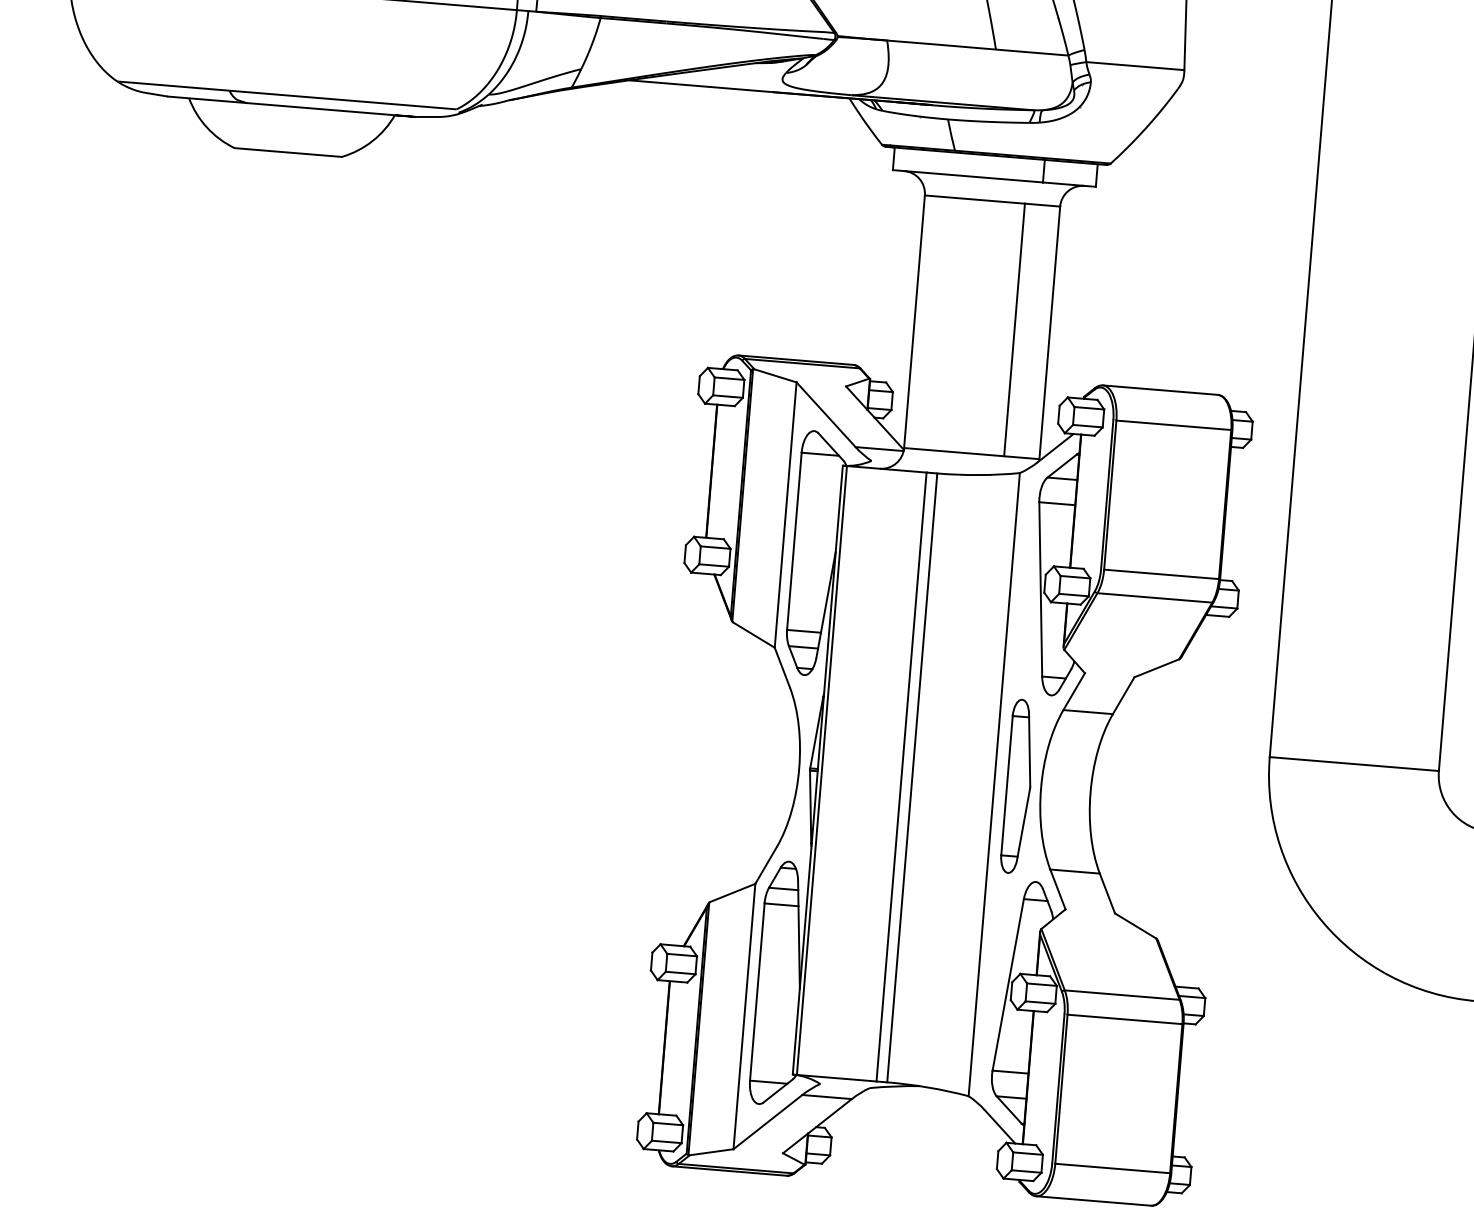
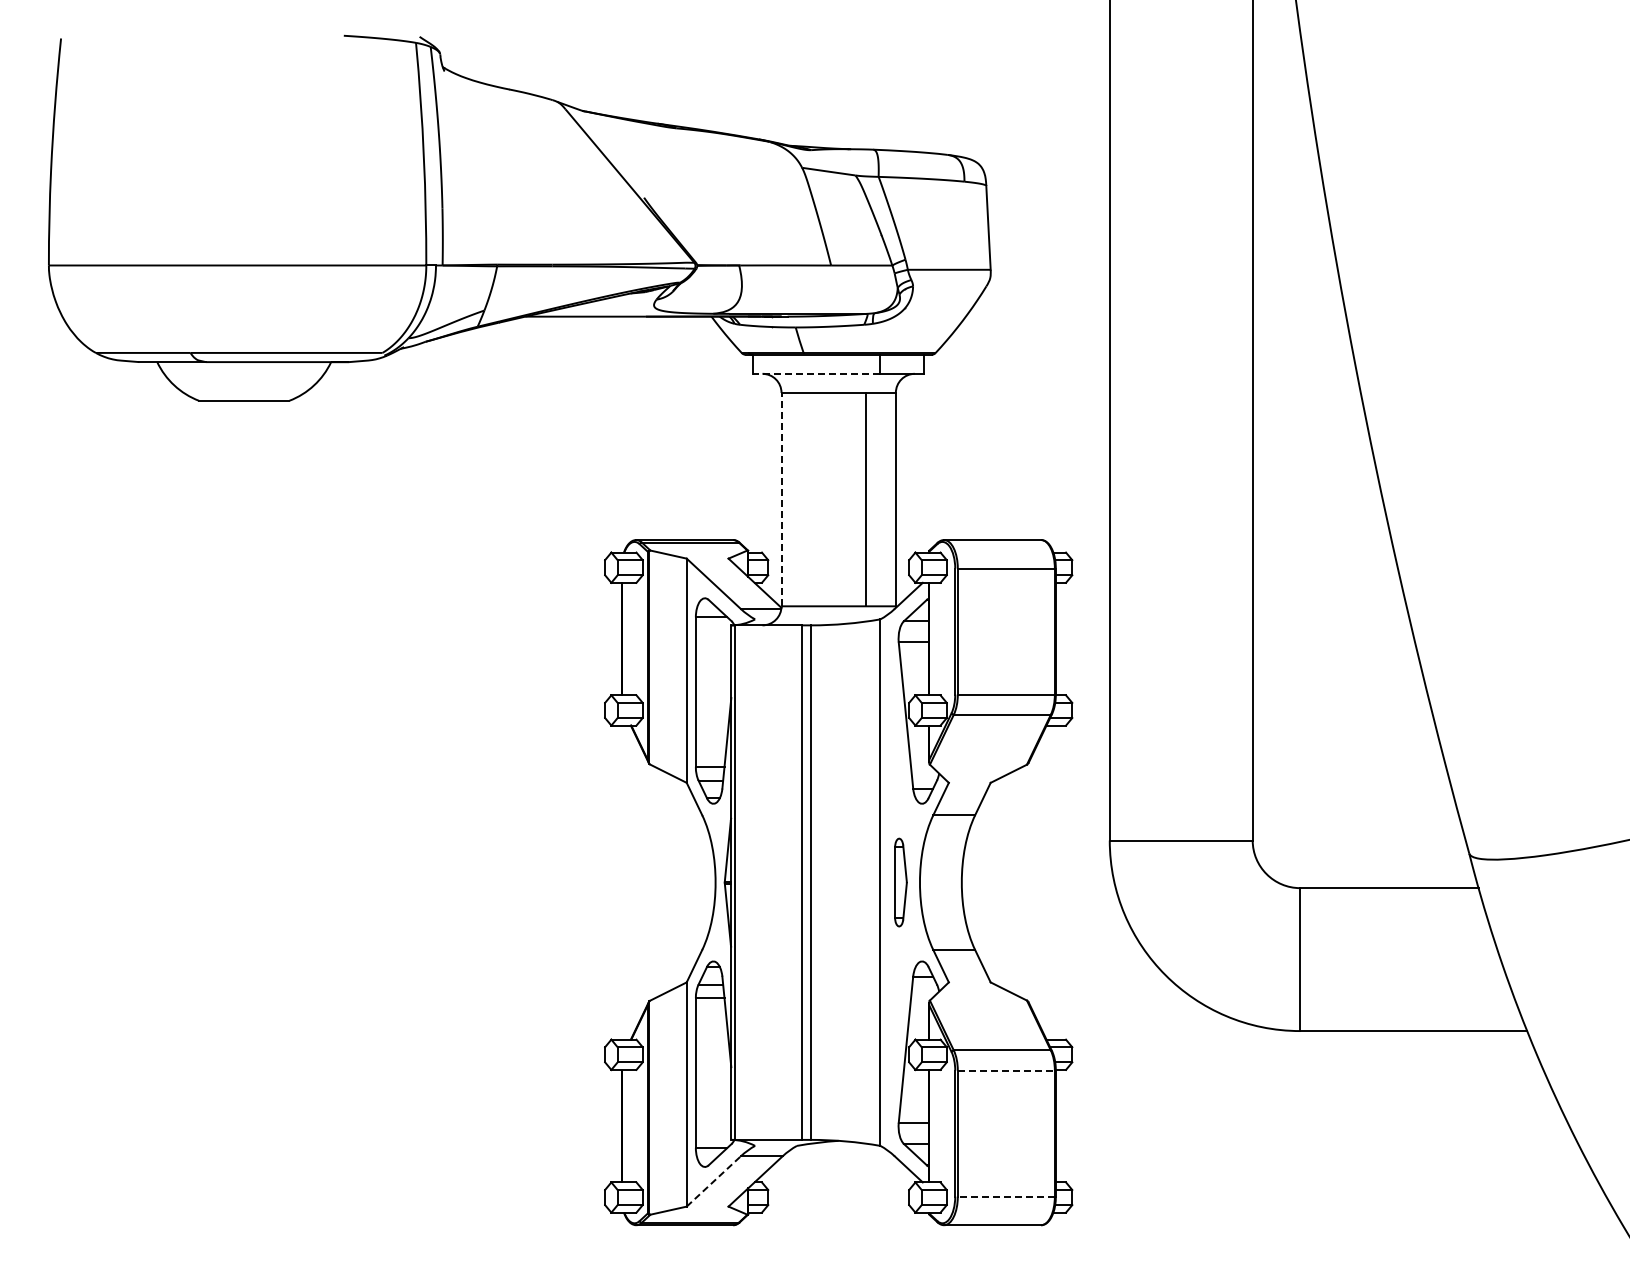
line: (966, 175) -> (815, 373), solid -> dashed
line: (914, 321) -> (781, 499), solid -> dashed
part: (1018, 786) -> (900, 882), size x0.6
line: (1125, 1019) -> (1006, 1070), solid -> dashed
line: (767, 1122) -> (713, 1181), solid -> dashed
line: (1112, 1168) -> (1006, 1196), solid -> dashed

